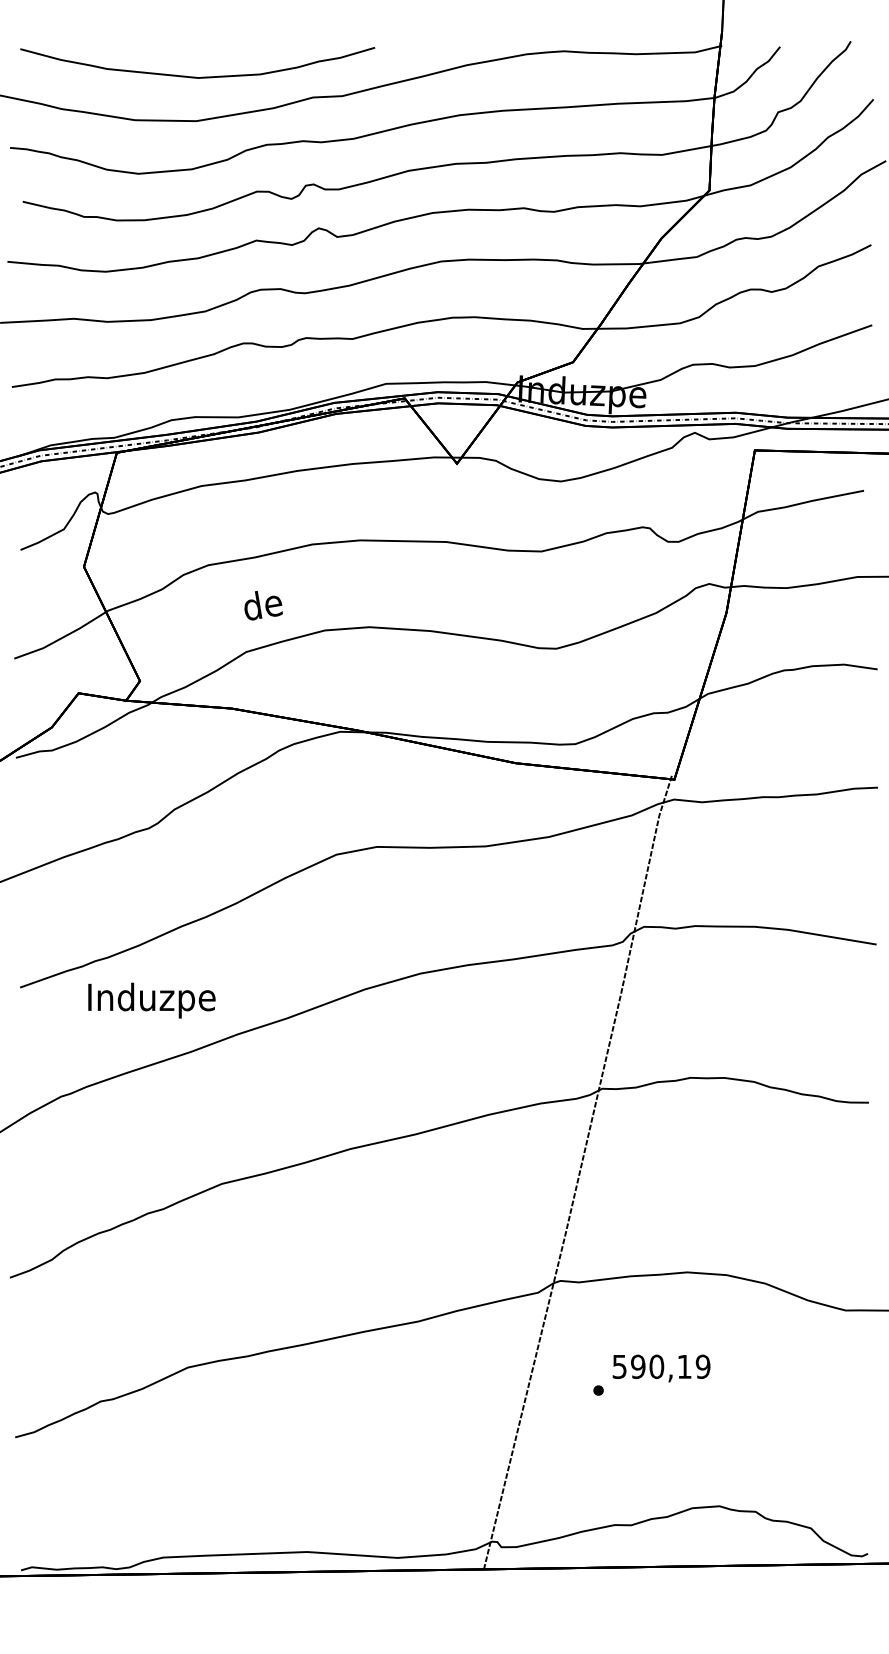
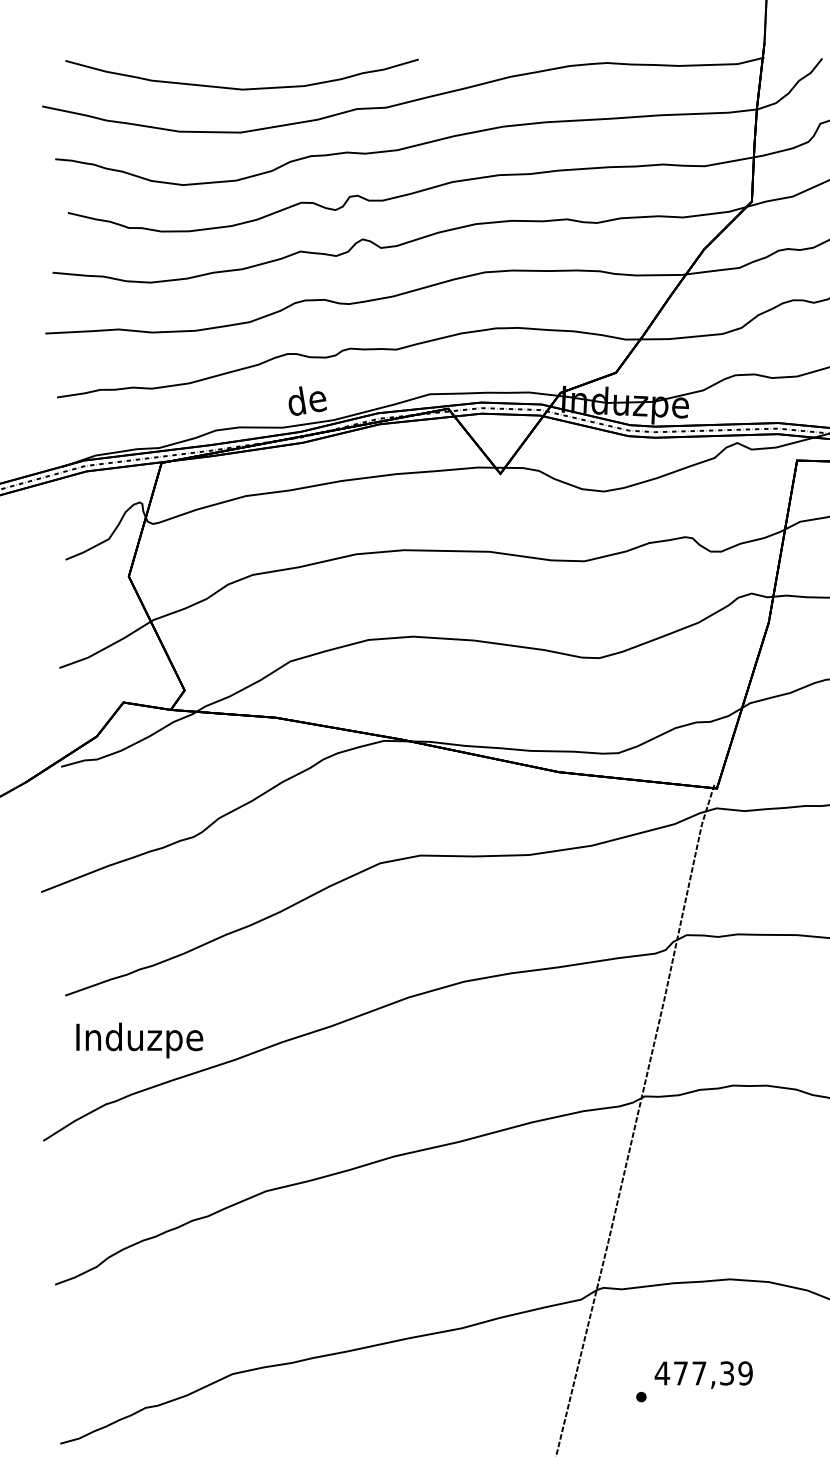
text: (263, 605) -> (307, 400), moved
text: (151, 1000) -> (139, 1040), moved
text: (651, 1366) -> (694, 1373), 590,19 -> 477,39

